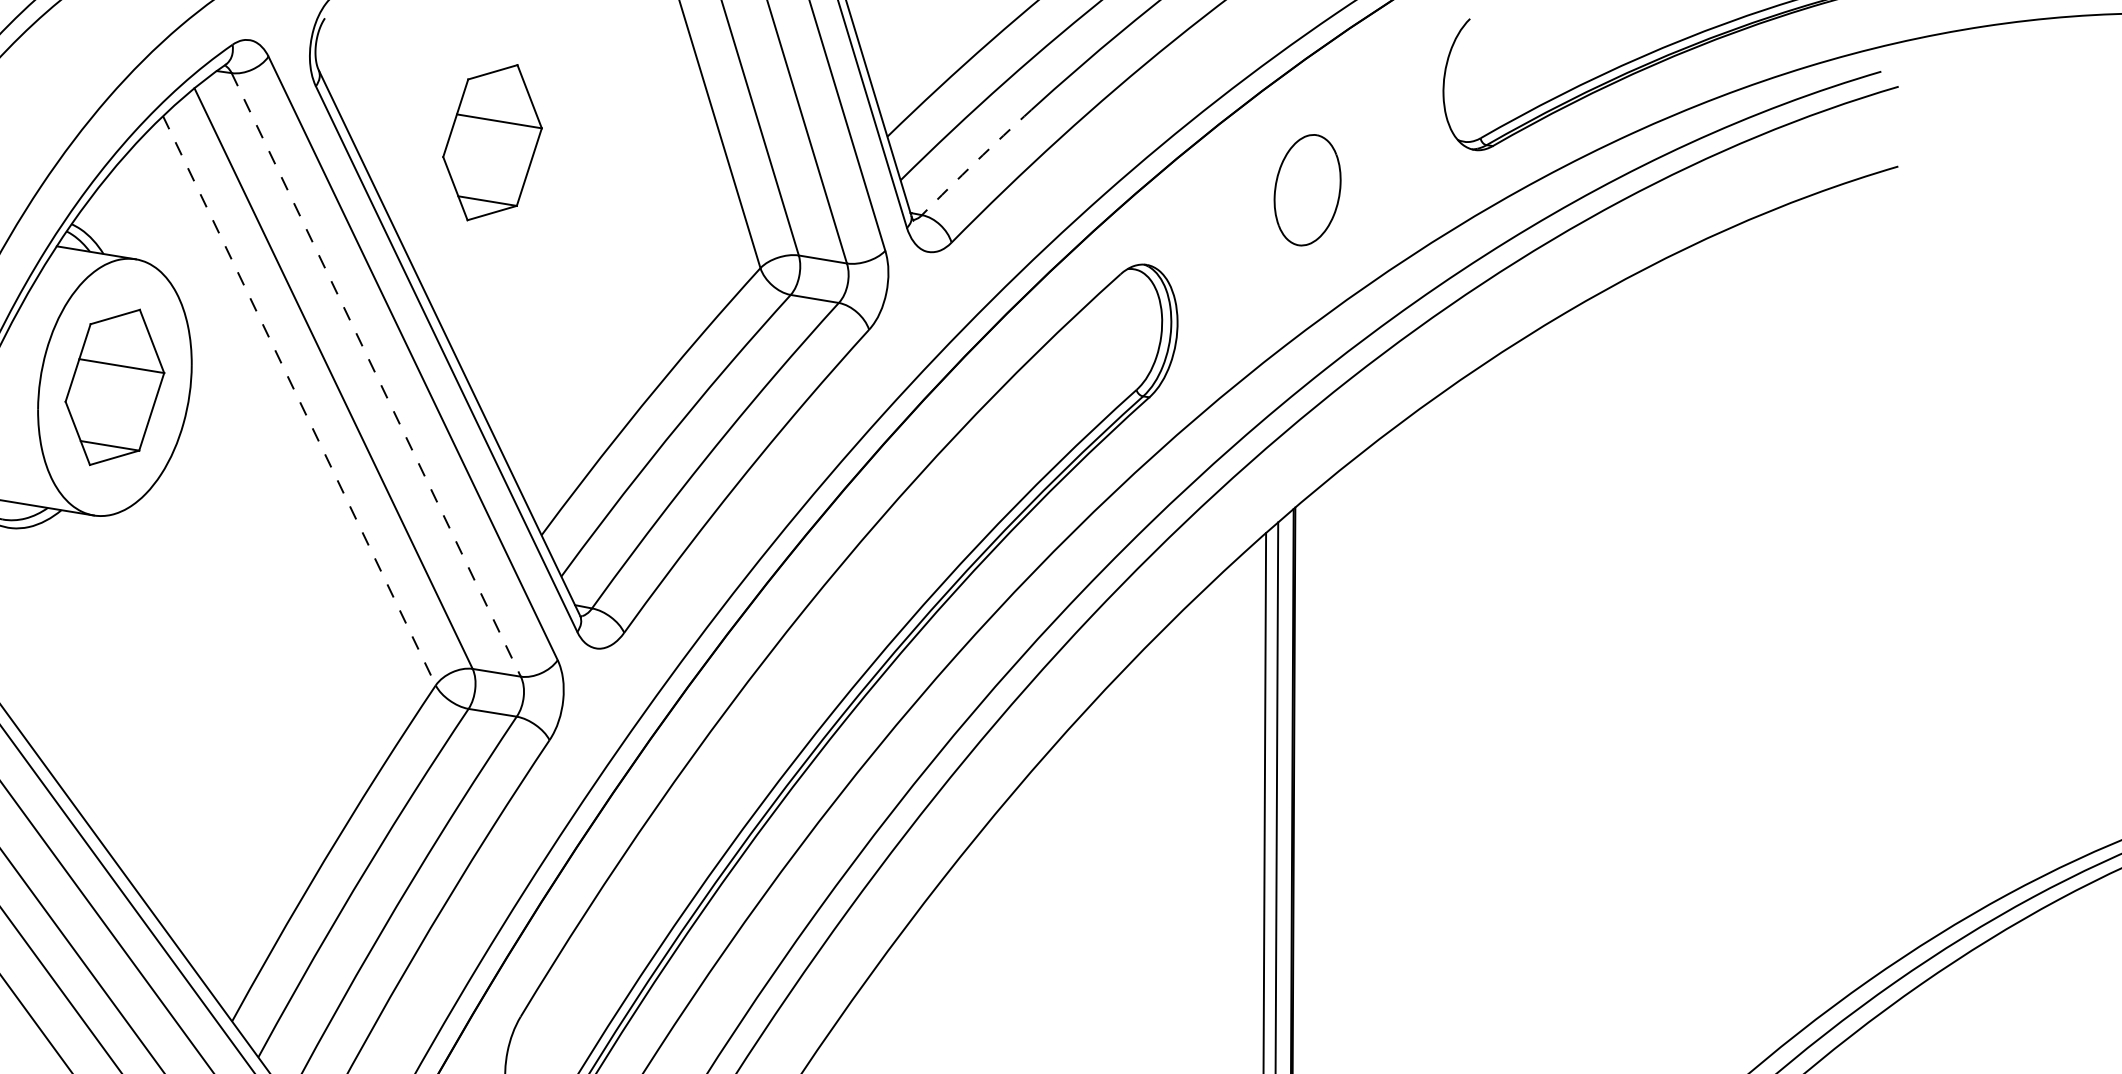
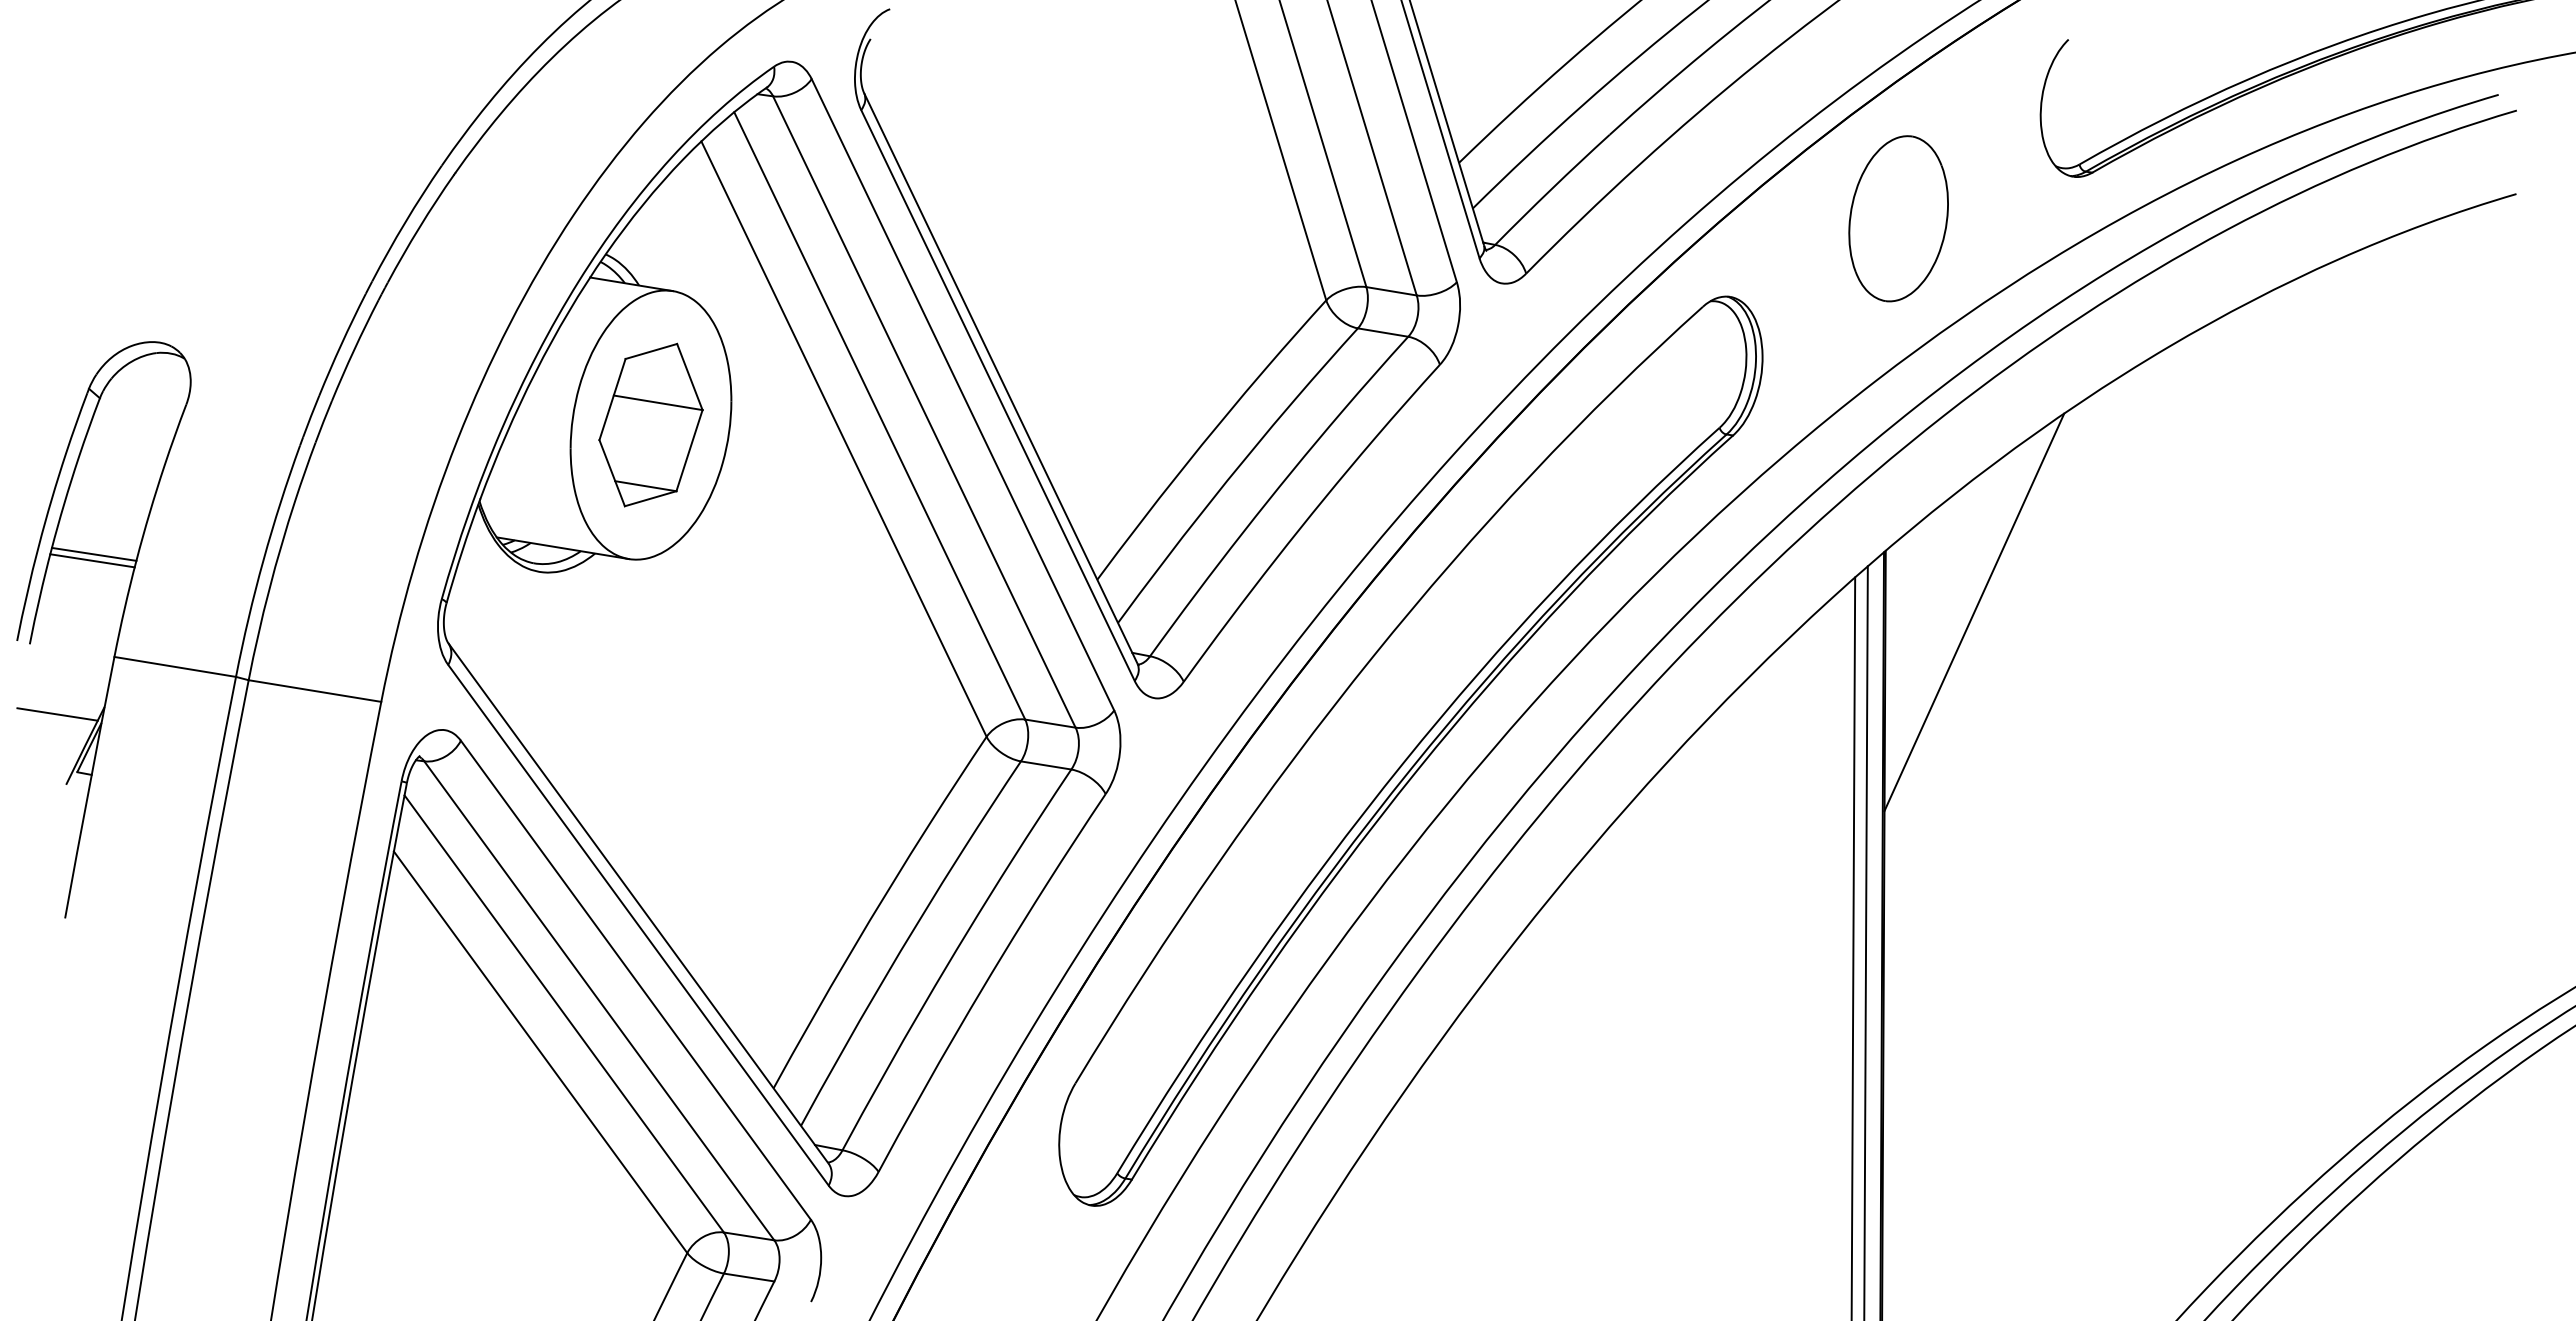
part: (492, 142) -> (1045, 168), removed
arc: (975, 162) -> (1551, 189), dashed -> solid
part: (1307, 189) -> (1898, 218), size x1.43
line: (376, 375) -> (924, 412), dashed -> solid
line: (299, 401) -> (844, 439), dashed -> solid
line: (1380, 565) -> (1974, 611), added

